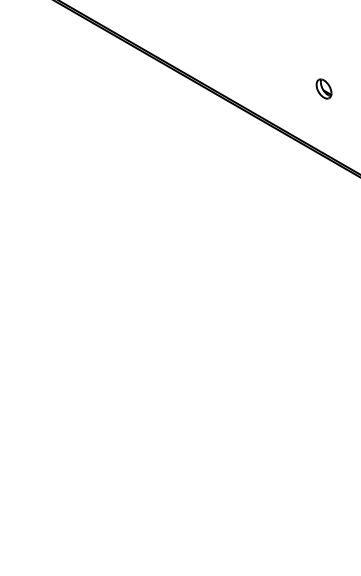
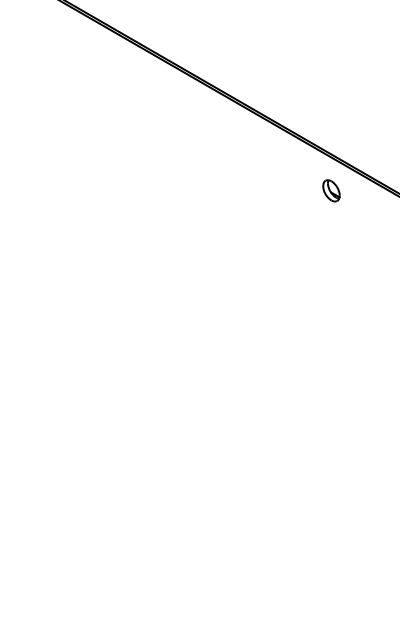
part: (323, 88) -> (330, 190), moved

